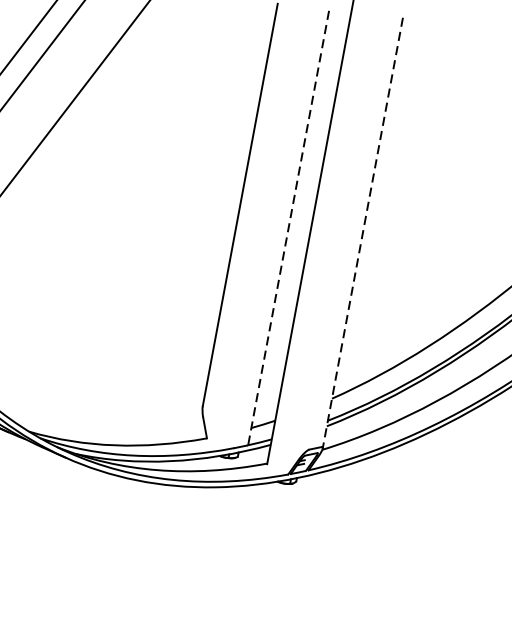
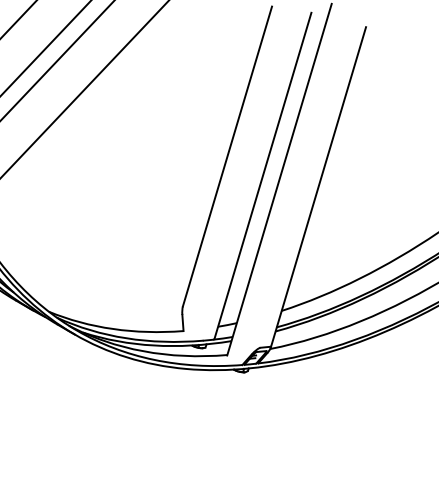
line: (289, 224) -> (263, 175), dashed -> solid
line: (363, 234) -> (318, 188), dashed -> solid

